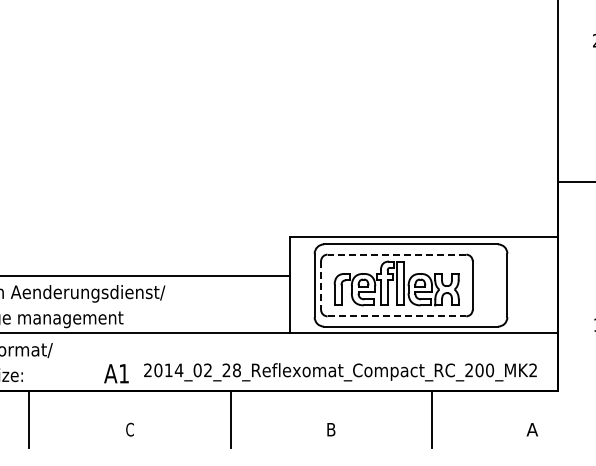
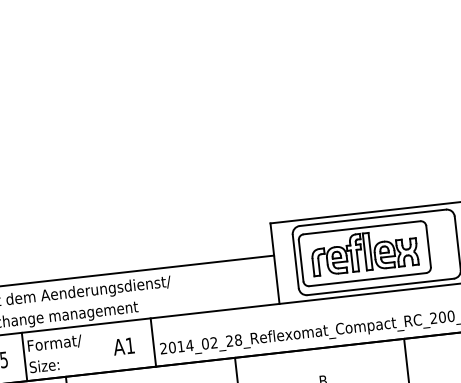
line: (396, 254) -> (361, 227), dashed -> solid
line: (321, 286) -> (301, 261), dashed -> solid
line: (397, 316) -> (368, 279), dashed -> solid
line: (136, 361) -> (153, 342), added
text: (116, 373) -> (123, 346), moved

